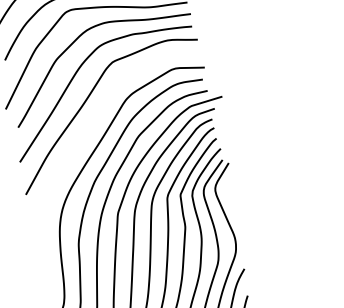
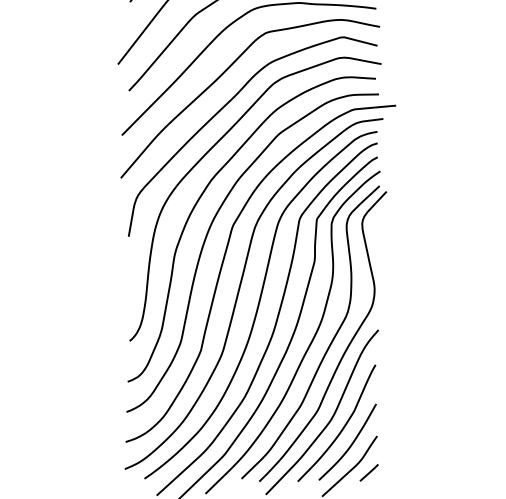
curve: (93, 125) -> (224, 107), added

